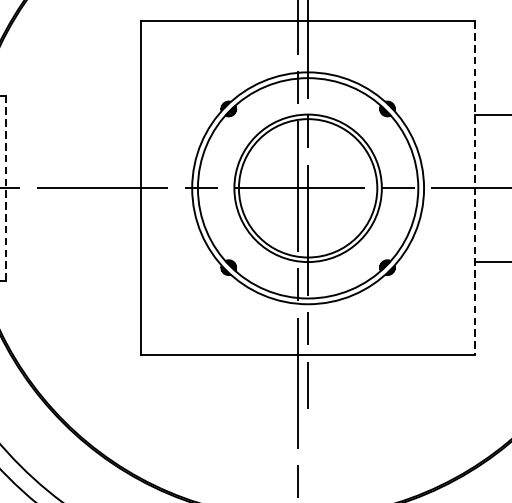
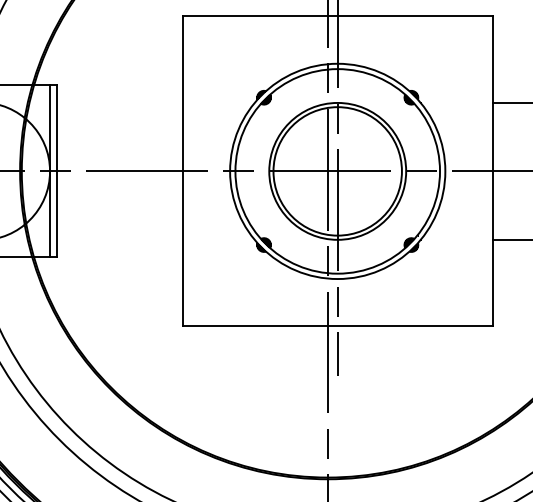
line: (5, 188) -> (56, 171), dashed -> solid
line: (474, 188) -> (492, 171), dashed -> solid

